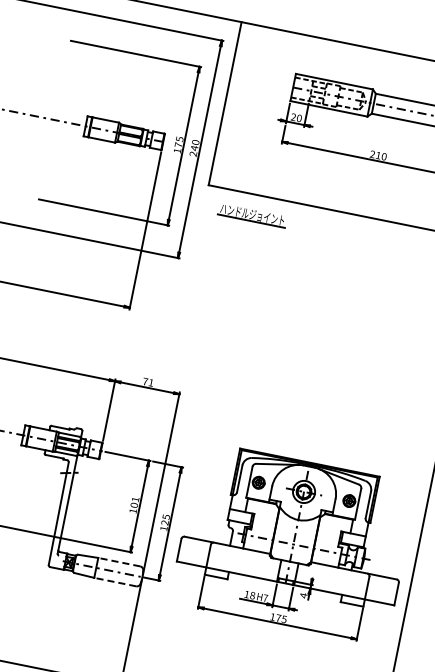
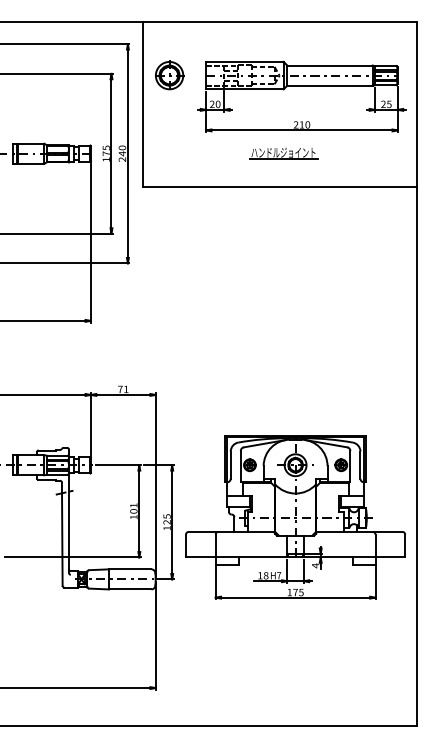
part: (256, 80) -> (169, 75), added
part: (252, 215) -> (283, 153), moved
line: (118, 562) -> (129, 569), dashed -> solid
line: (114, 581) -> (129, 589), dashed -> solid

